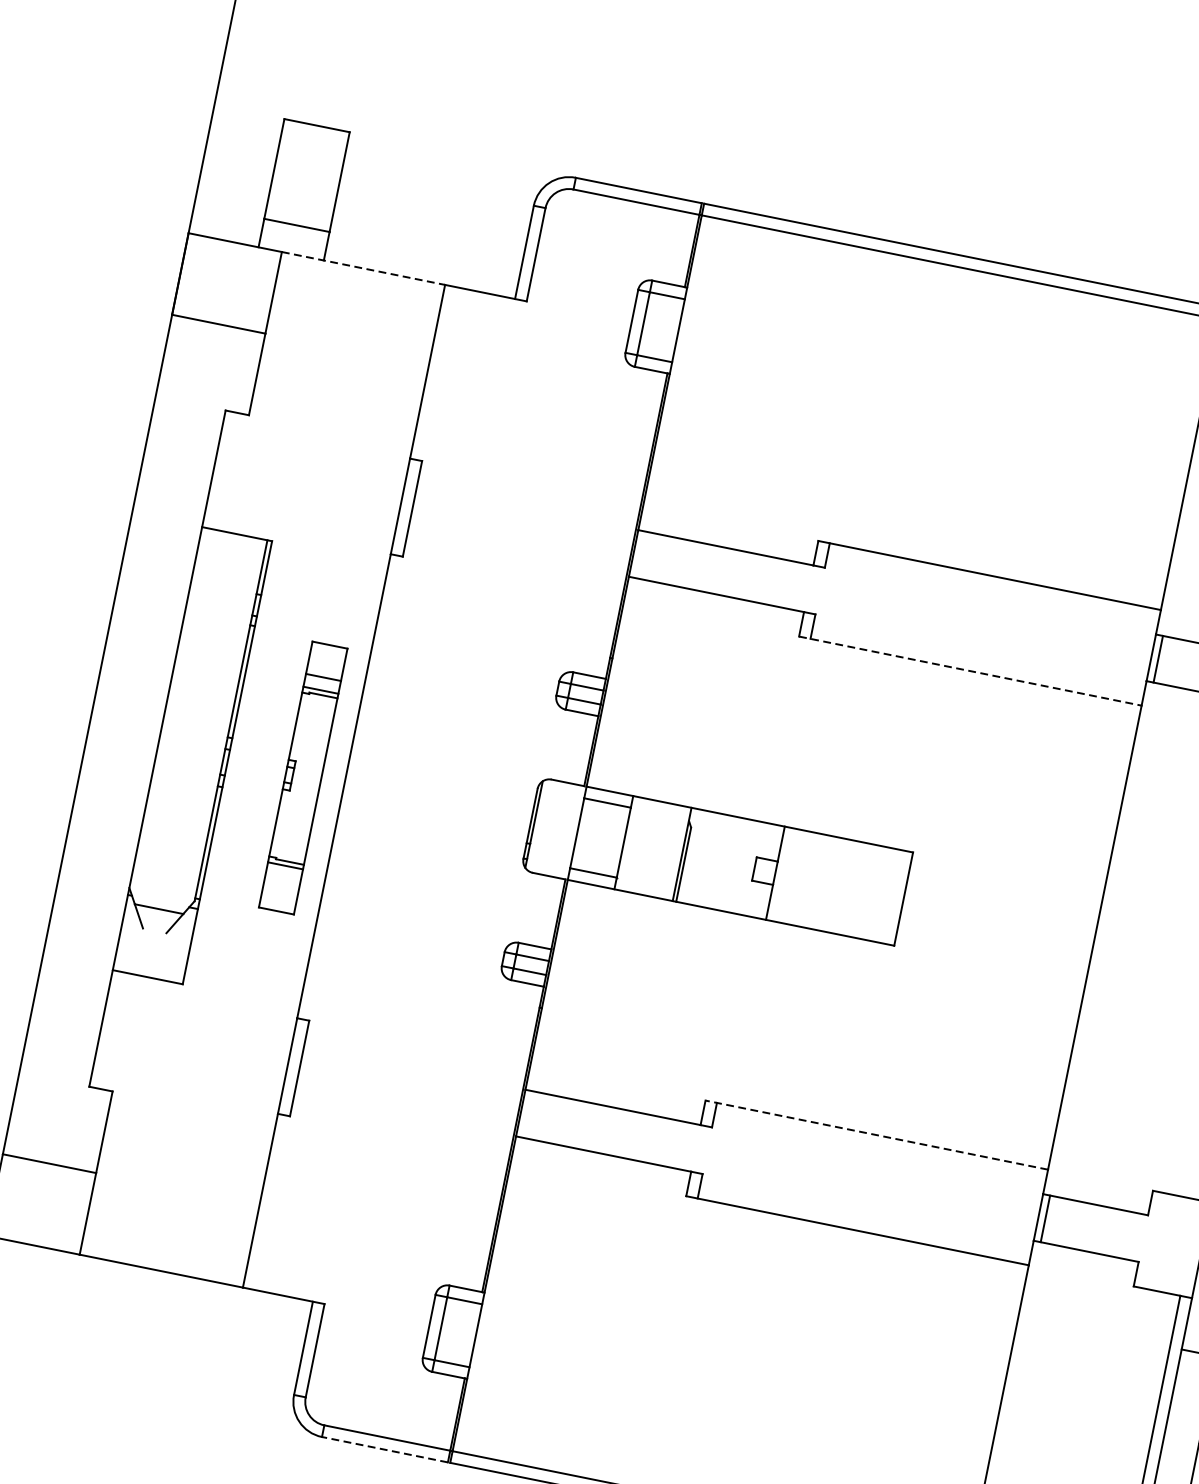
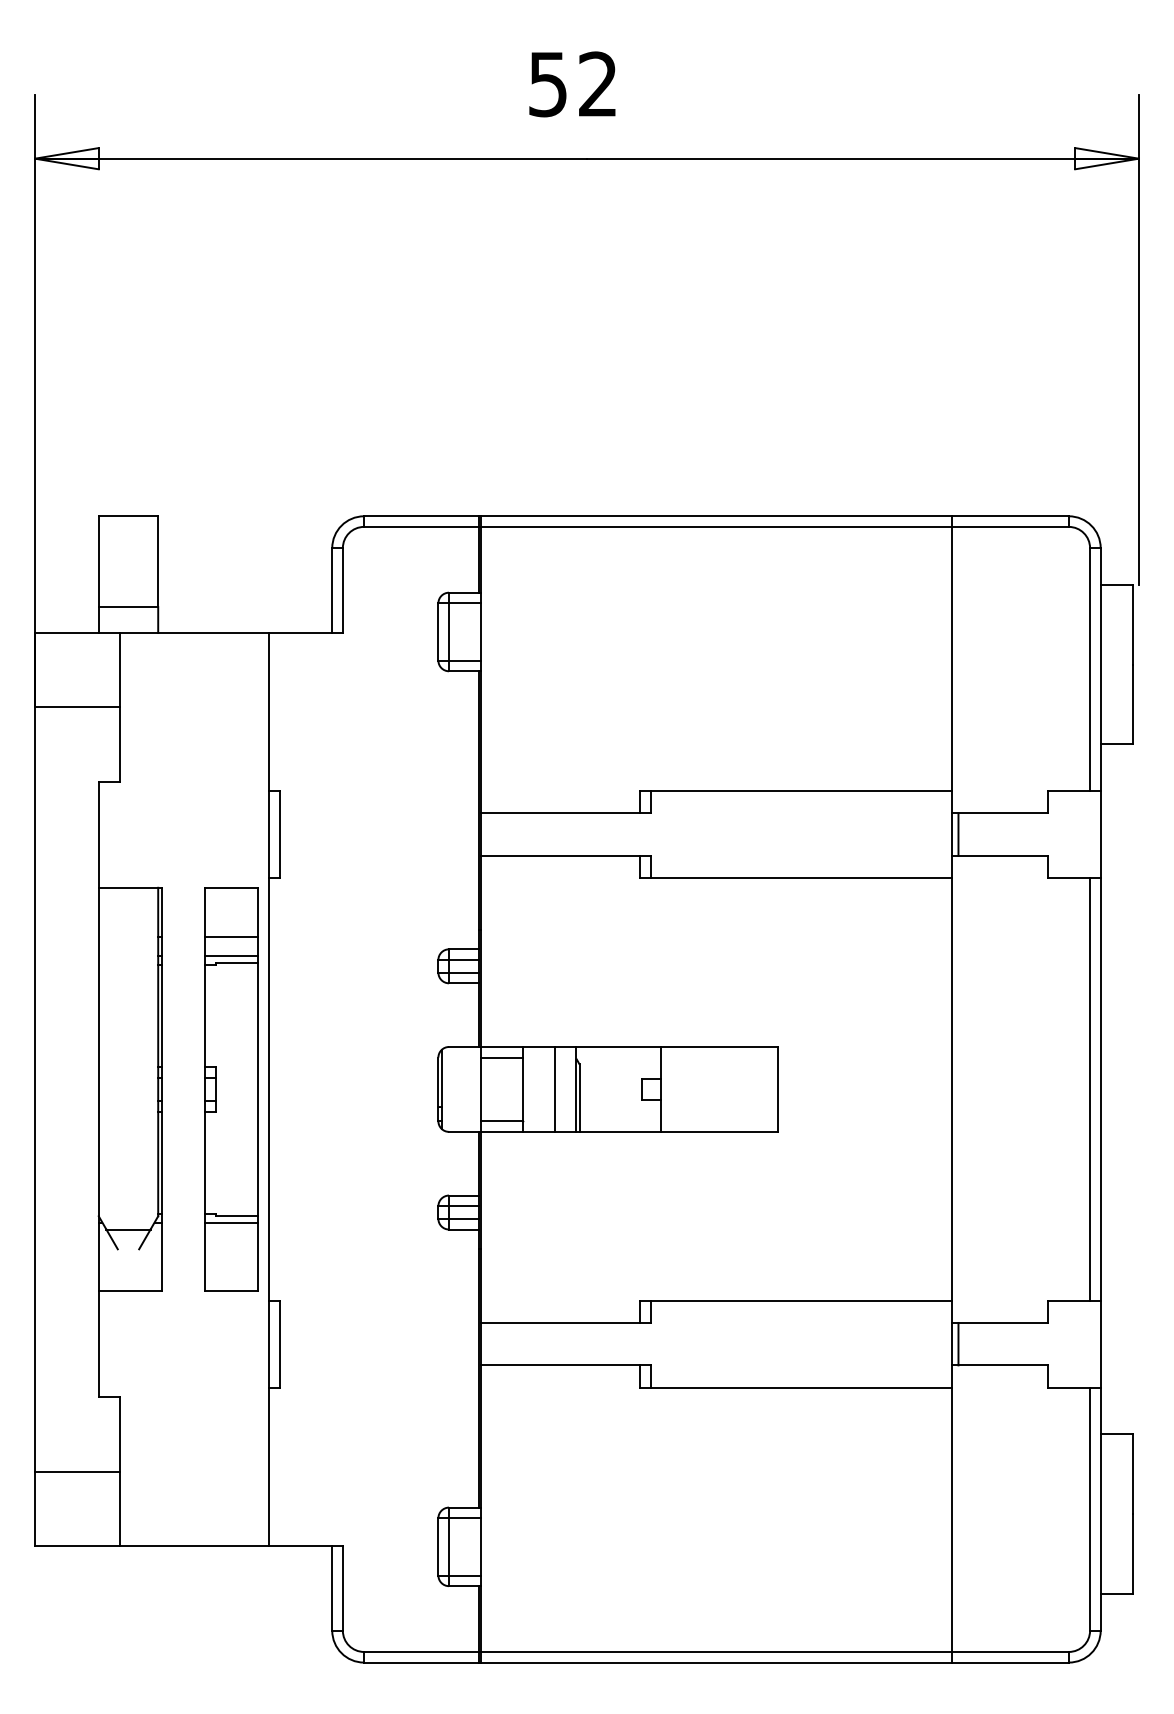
line: (363, 269) -> (194, 633), dashed -> solid
line: (970, 671) -> (796, 878), dashed -> solid
part: (303, 778) -> (231, 1089), size x1.67
line: (659, 848) -> (555, 1088), added
line: (877, 1135) -> (796, 1300), dashed -> solid
line: (383, 1449) -> (420, 1662), dashed -> solid

